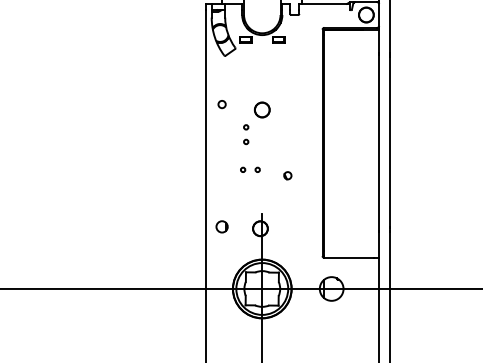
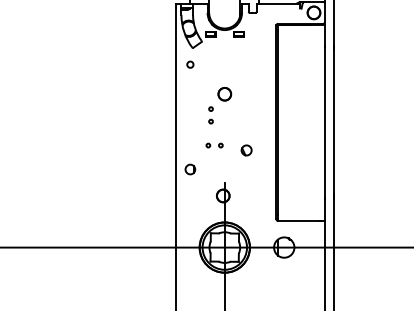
circle: (221, 104) -> (189, 64), moved
part: (287, 175) -> (246, 150), size x1.6
circle: (221, 226) -> (189, 169), moved

